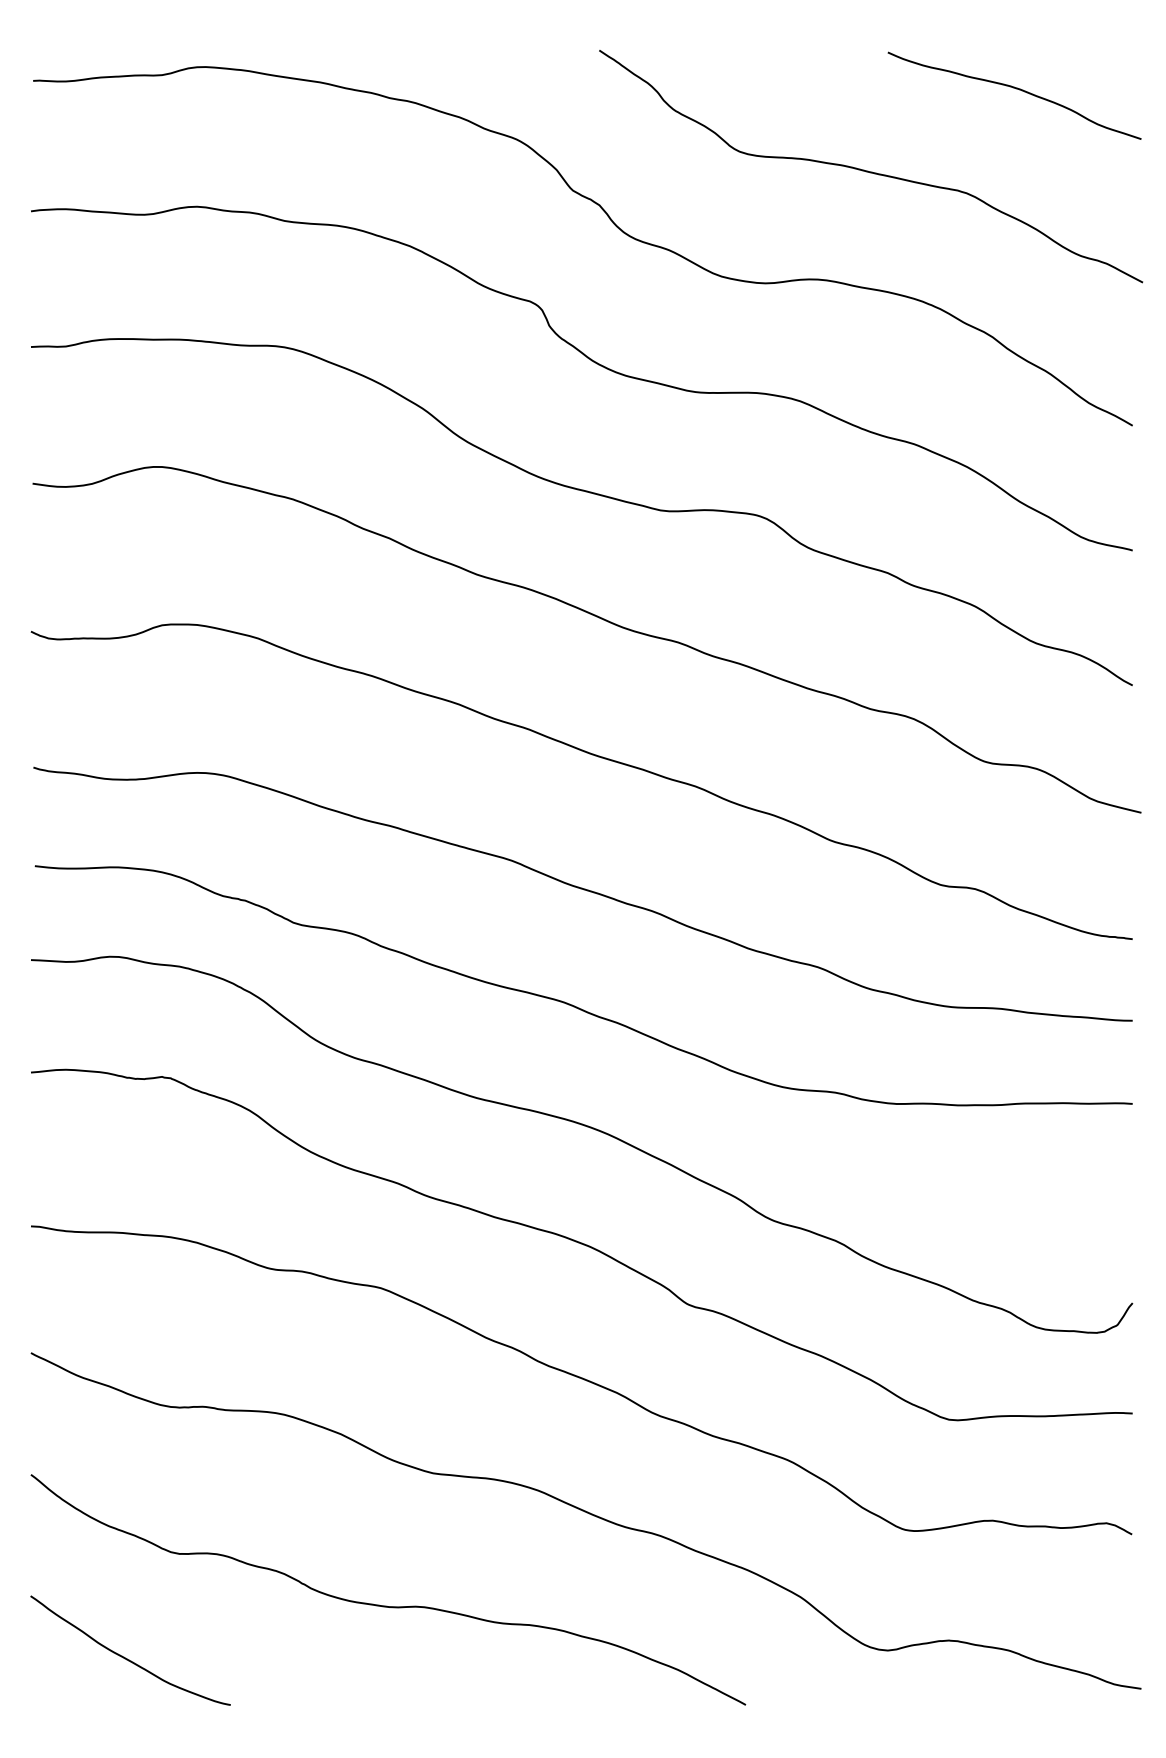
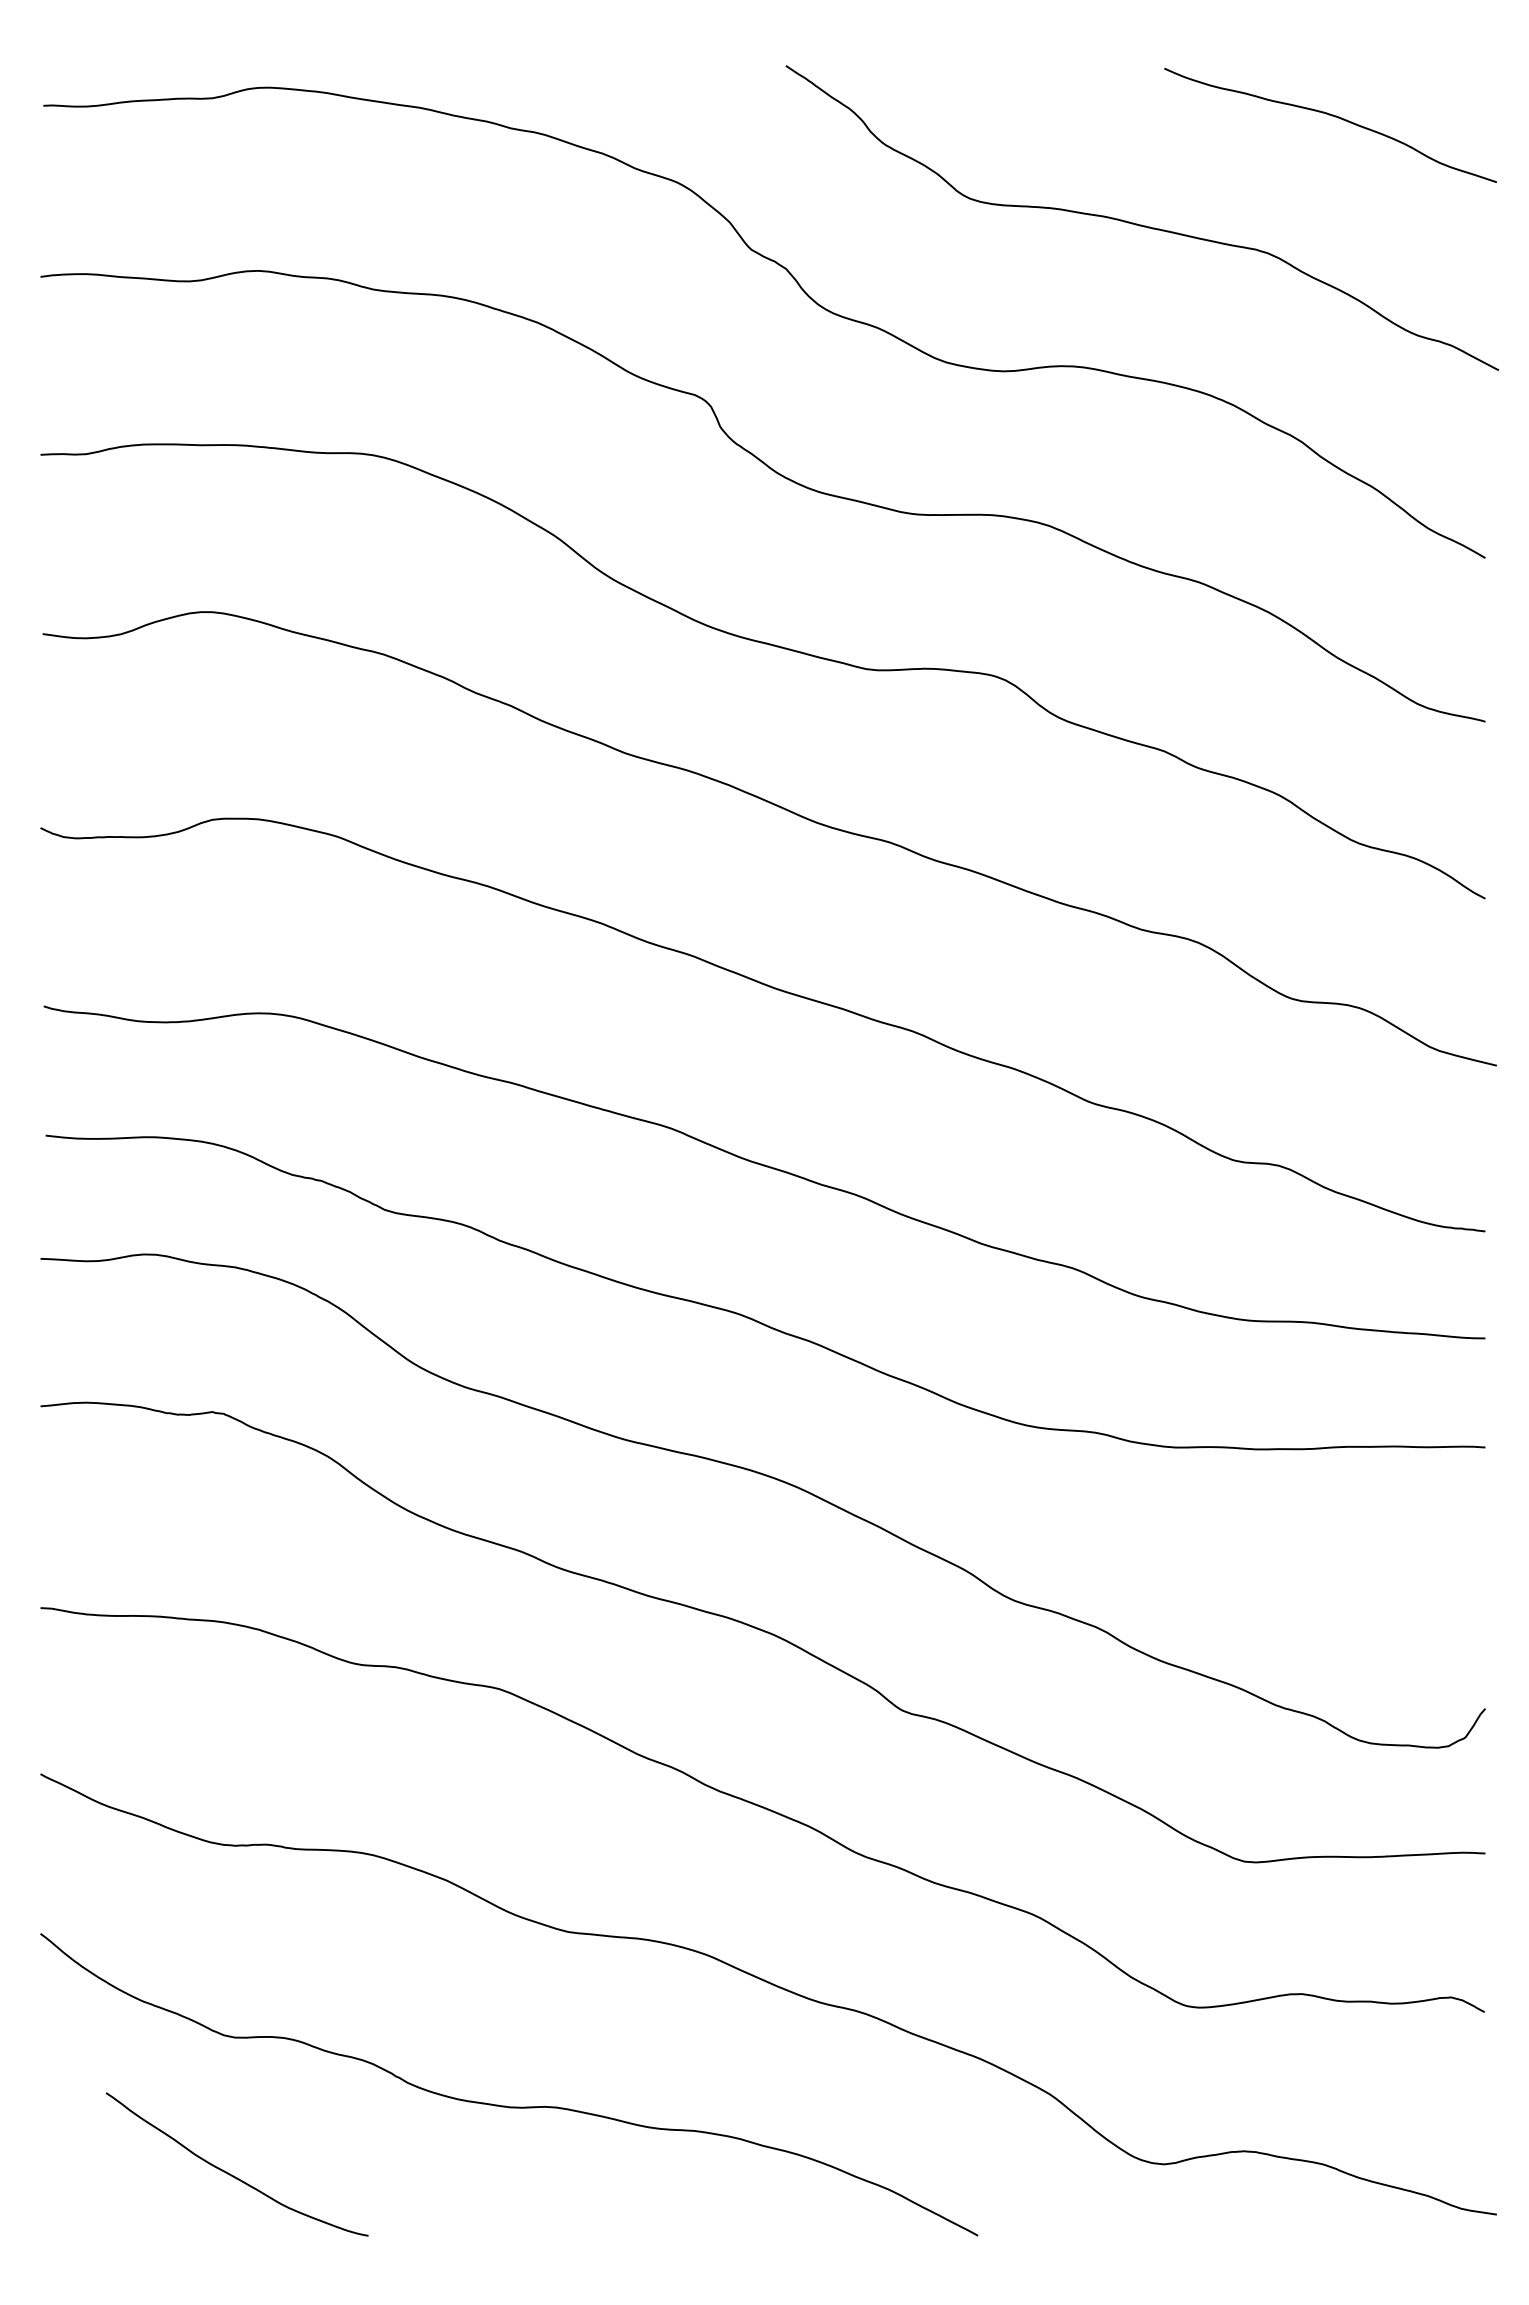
curve: (127, 1658) -> (232, 2174), moved

